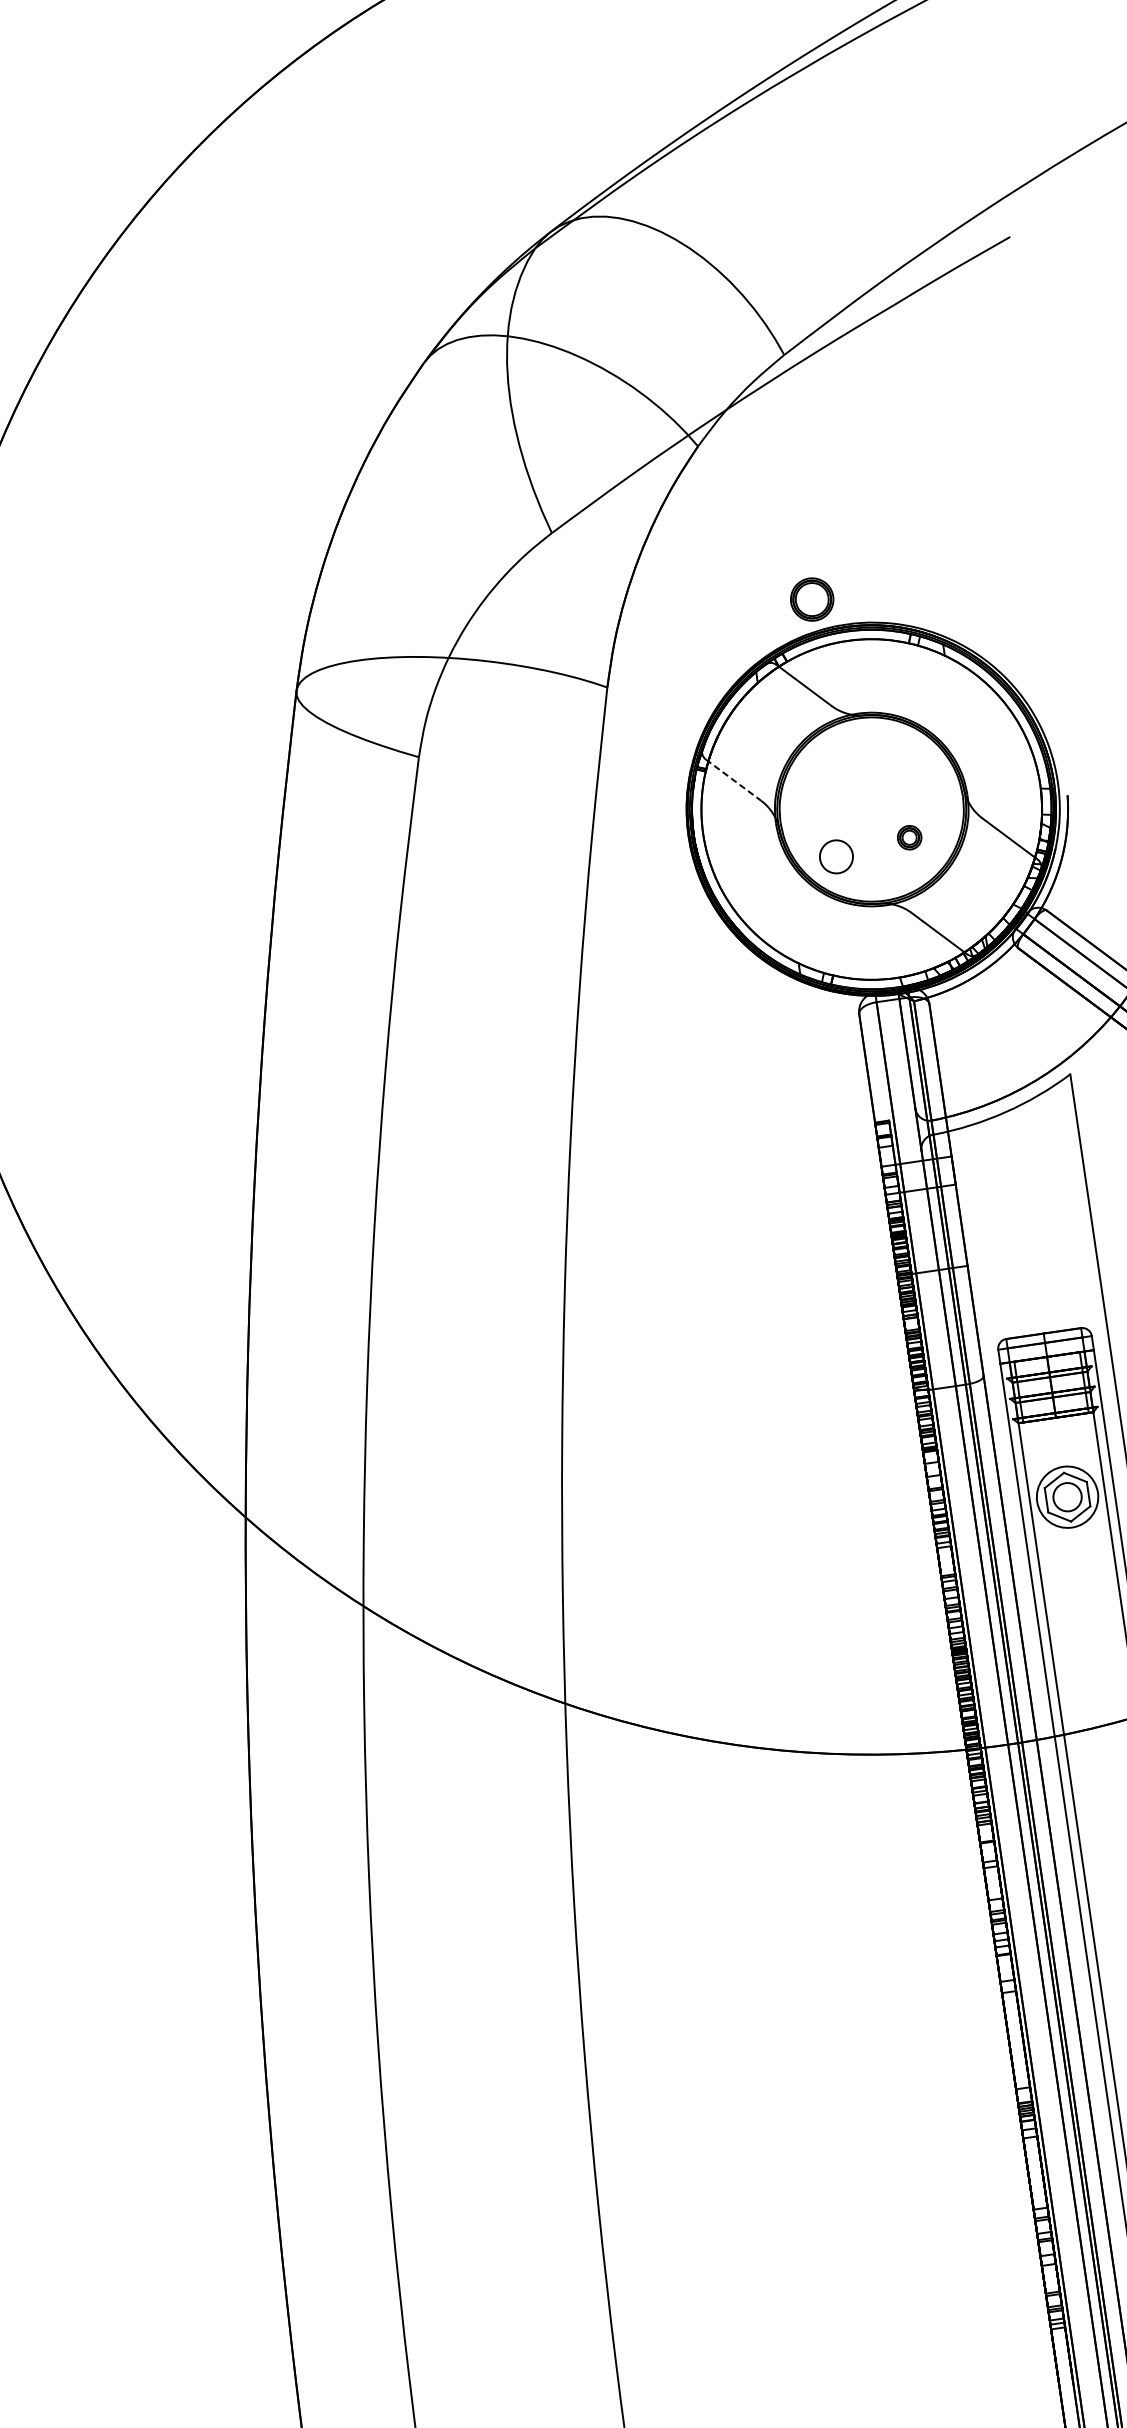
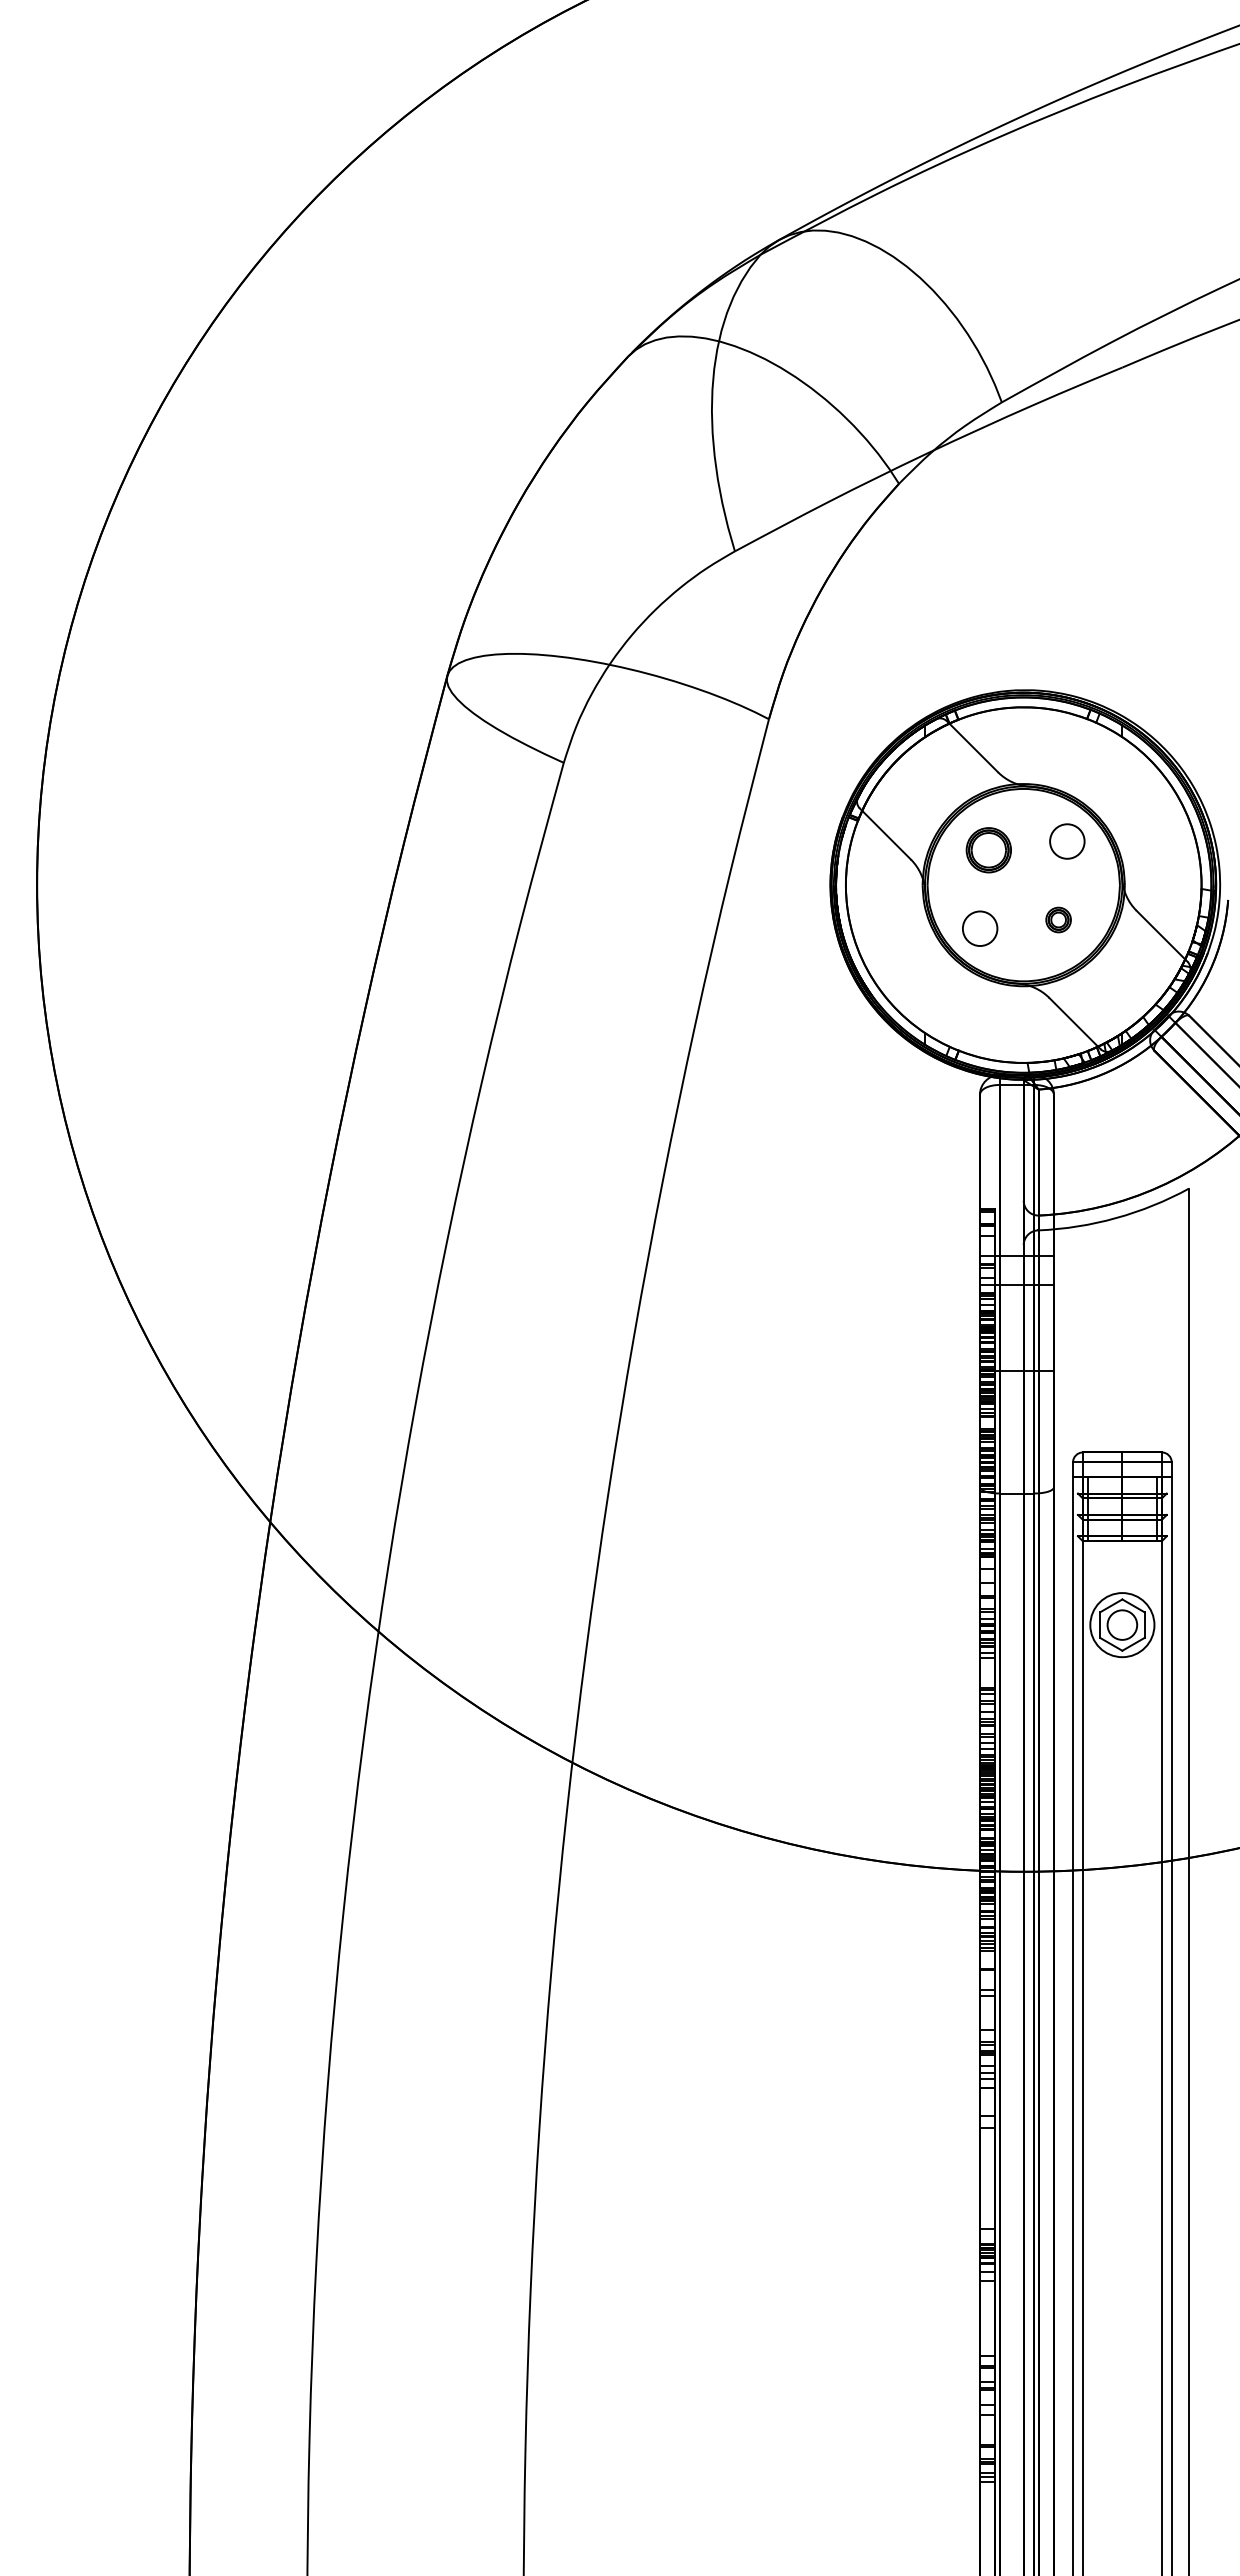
part: (811, 599) -> (988, 850), moved
circle: (907, 762) -> (1067, 841), added
line: (733, 780) -> (885, 834), dashed -> solid

